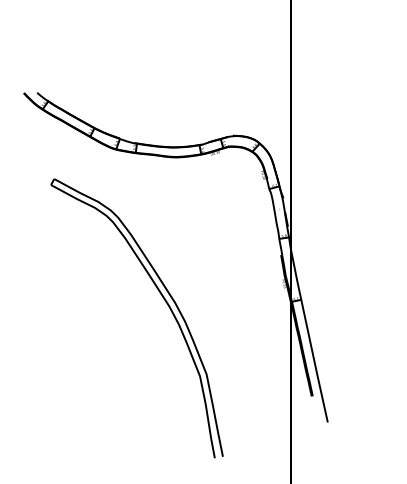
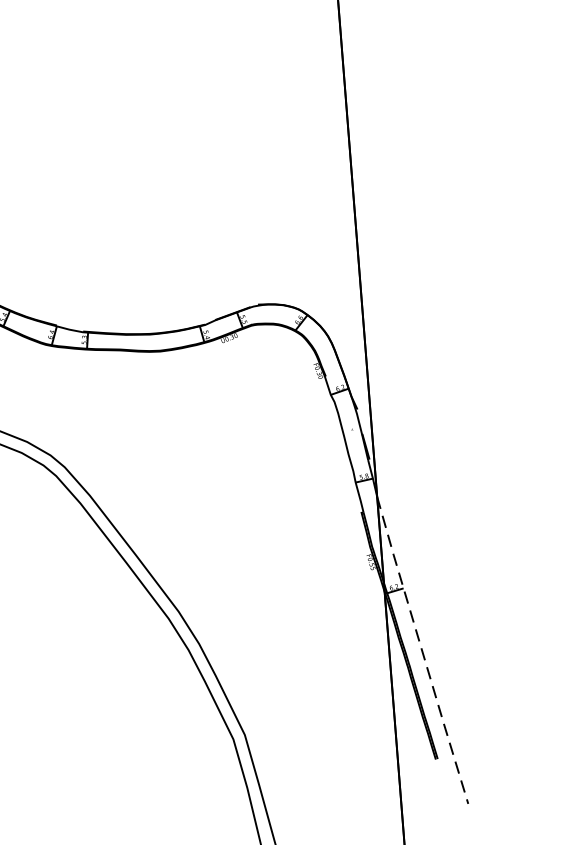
line: (308, 335) -> (421, 651), solid -> dashed

